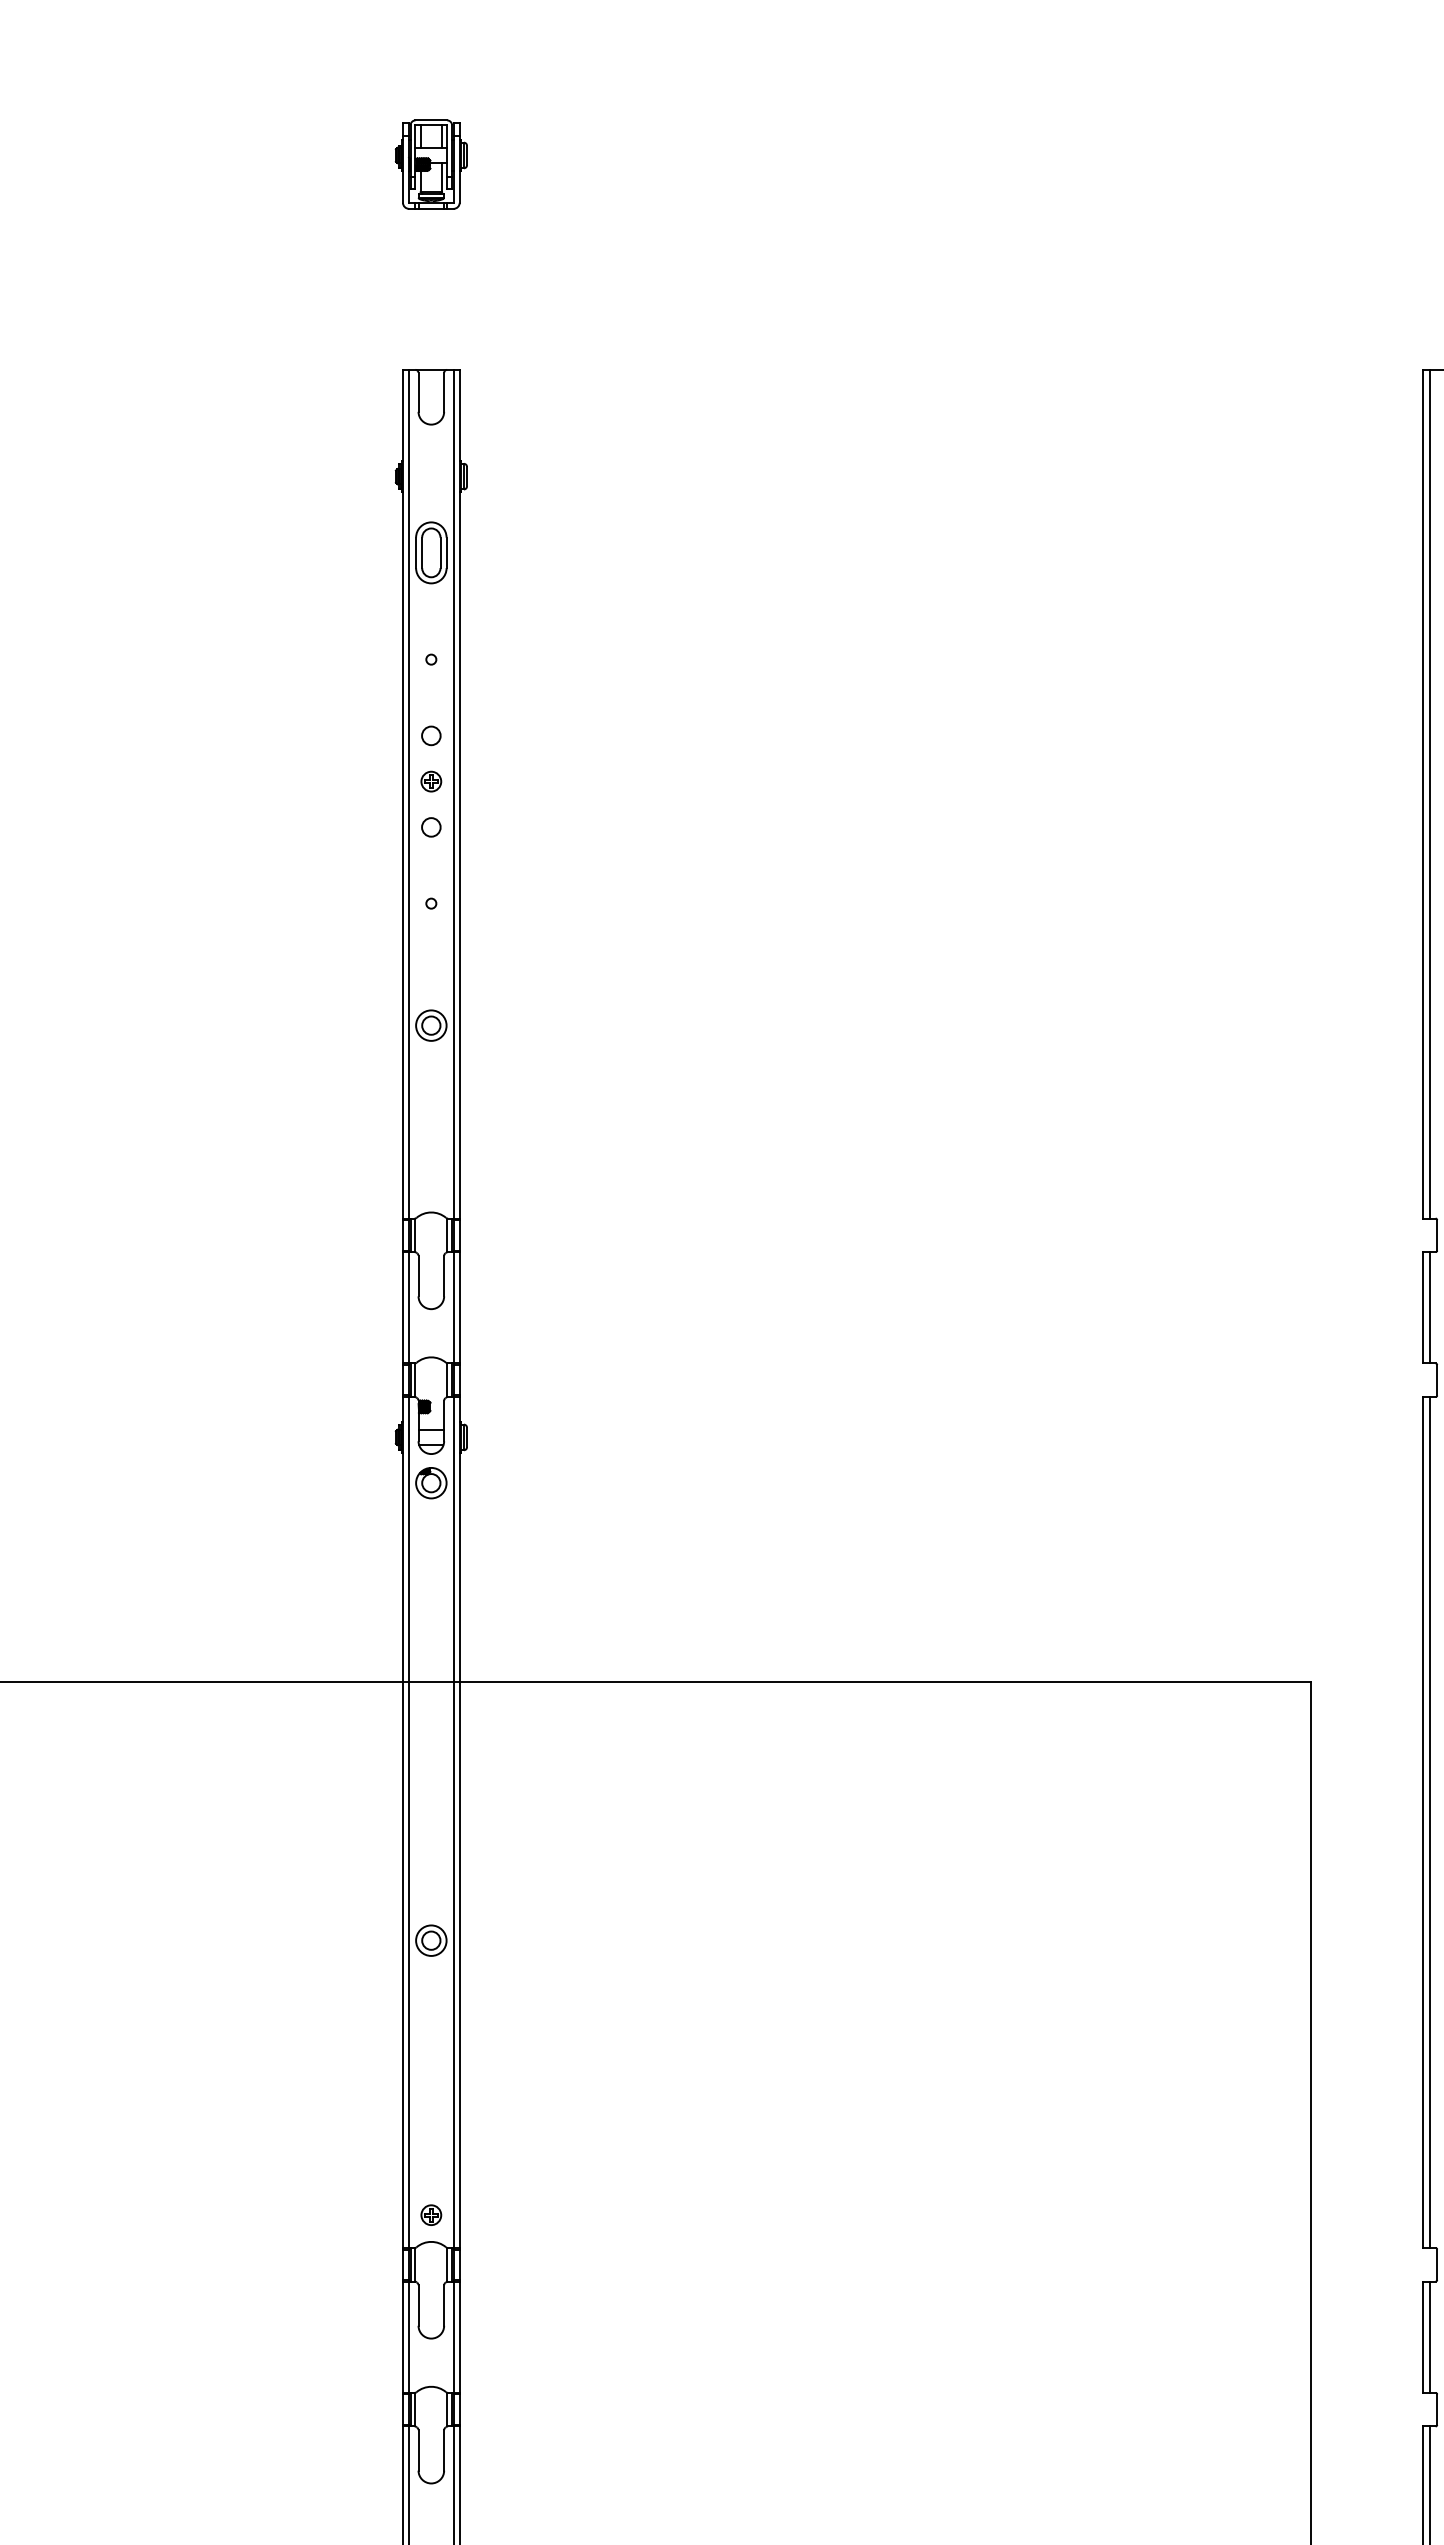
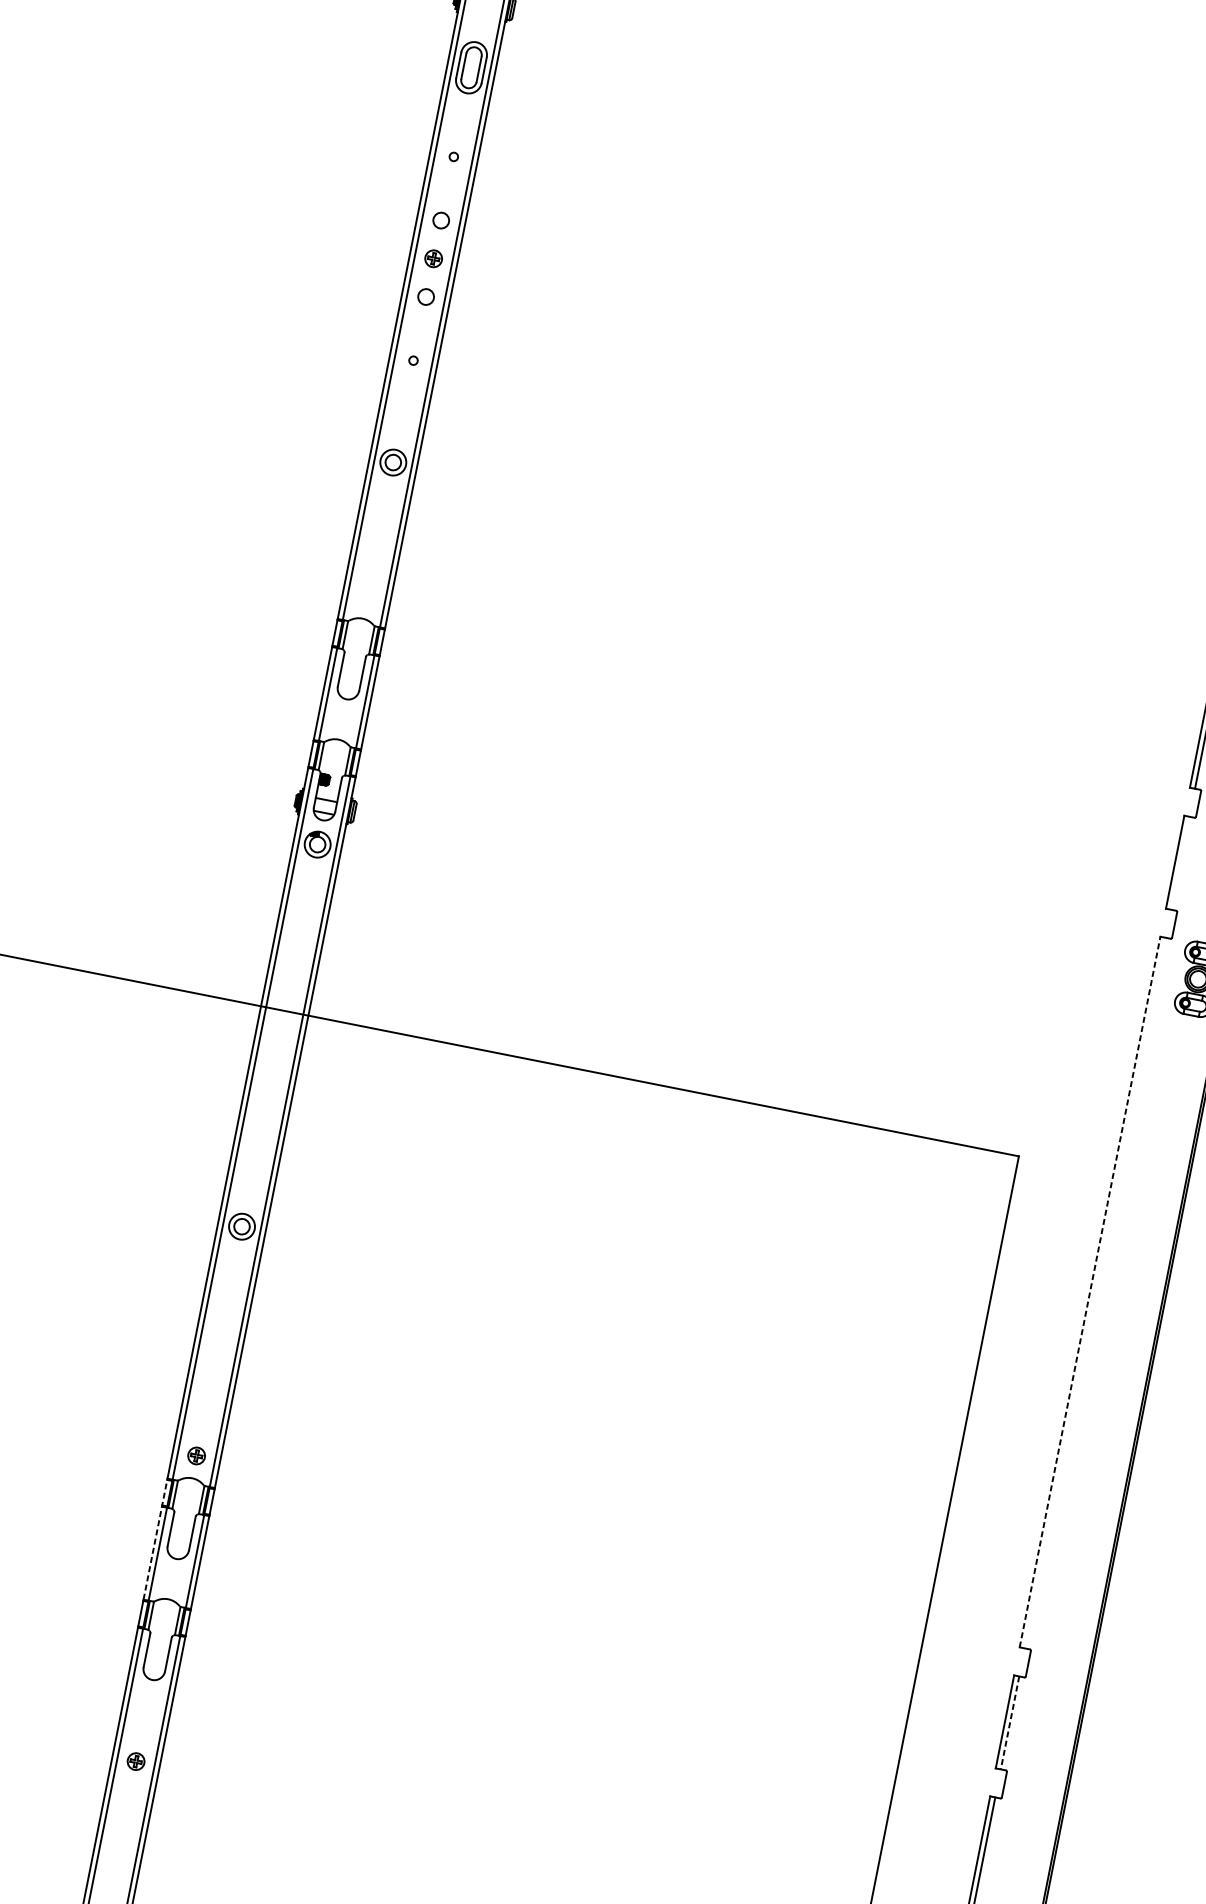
line: (1429, 1307) -> (1180, 862), removed
line: (1423, 1822) -> (1090, 1292), solid -> dashed
line: (1429, 1822) -> (1095, 1293), removed
line: (402, 2321) -> (154, 1539), solid -> dashed
line: (1429, 2337) -> (1009, 1723), solid -> dashed

